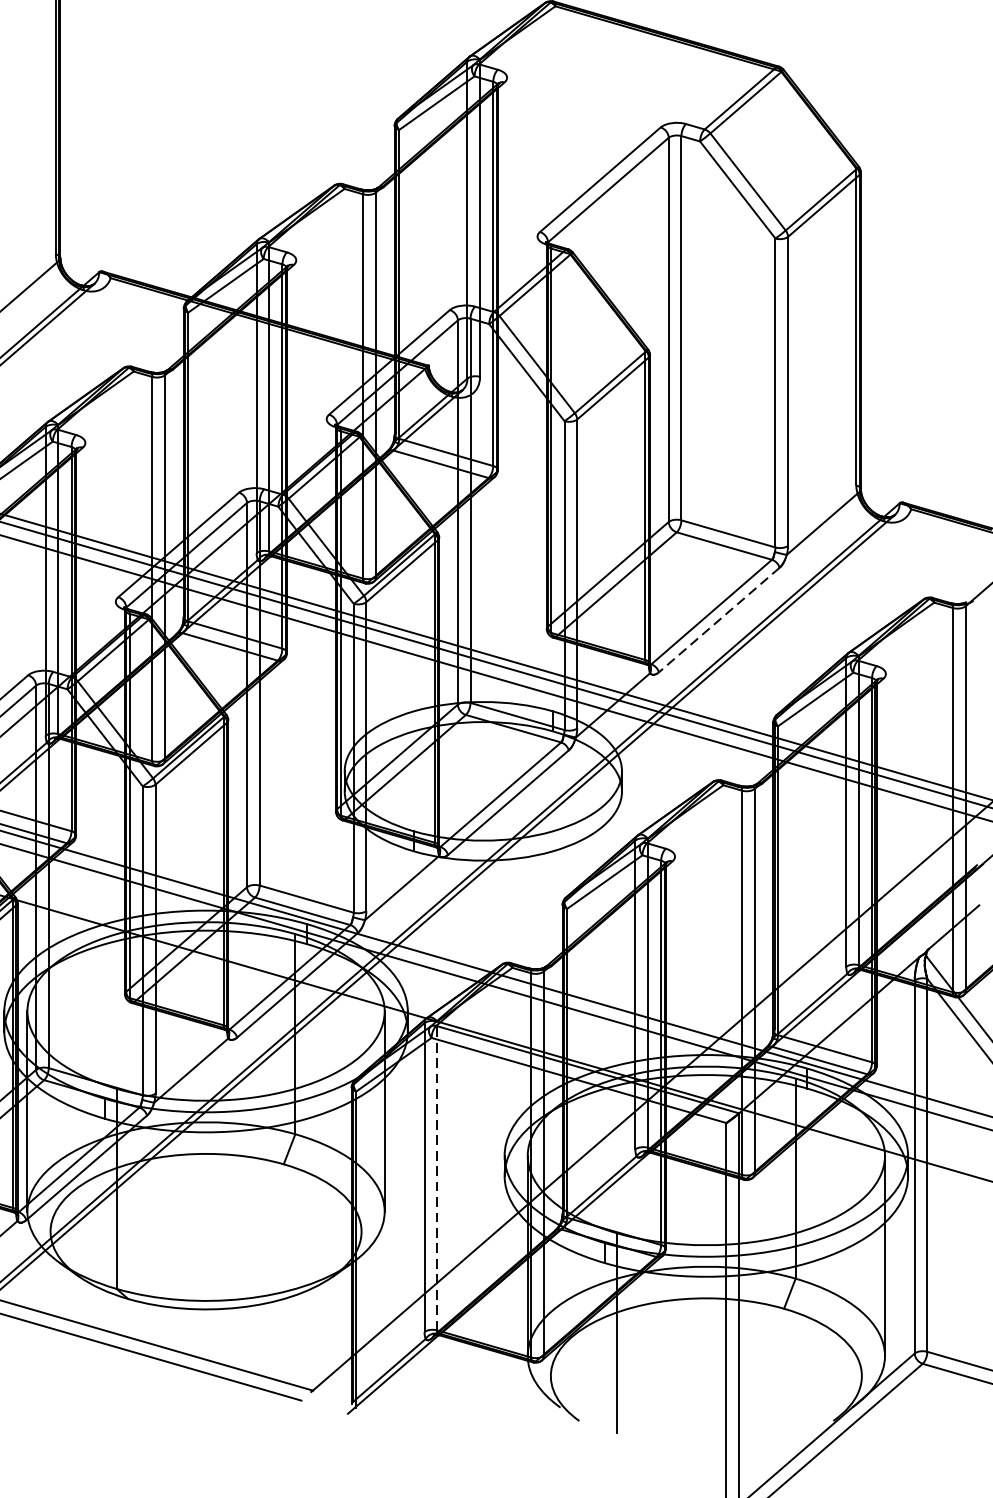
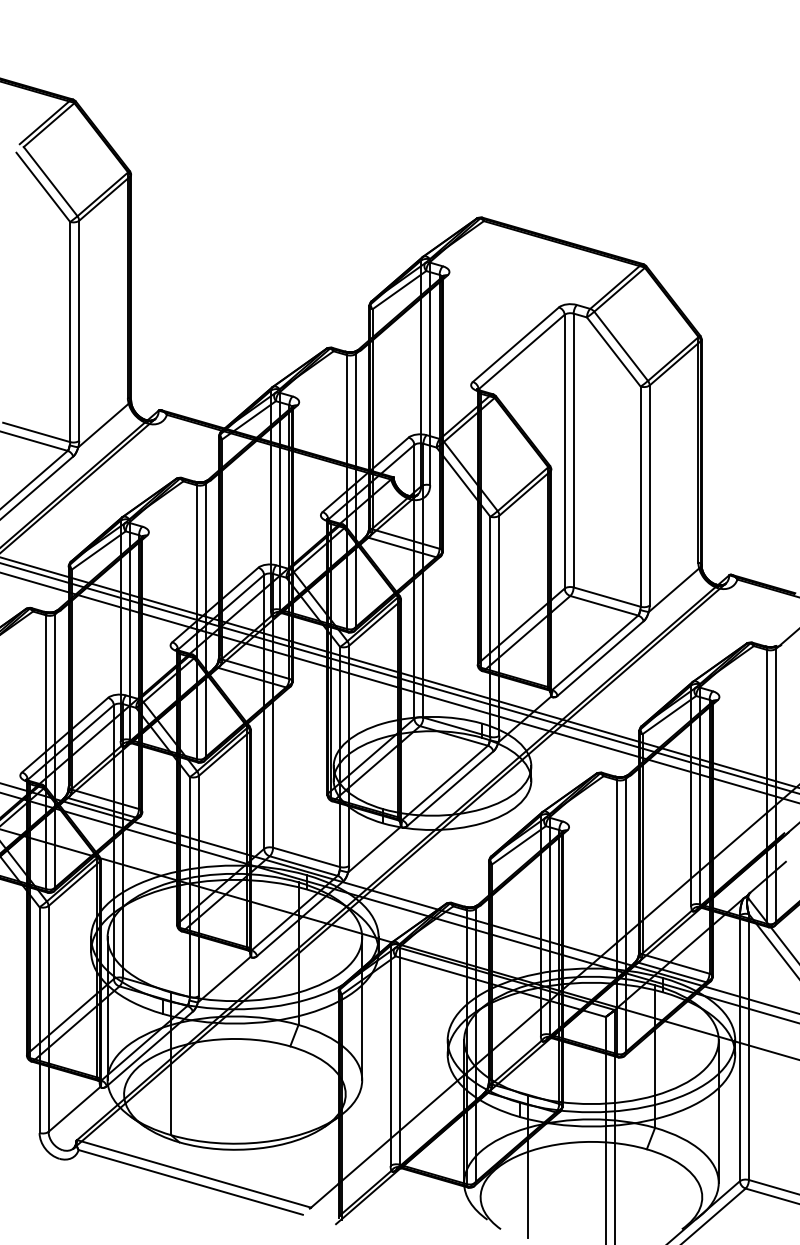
line: (719, 620) -> (600, 658), dashed -> solid
line: (437, 1175) -> (399, 1054), dashed -> solid

